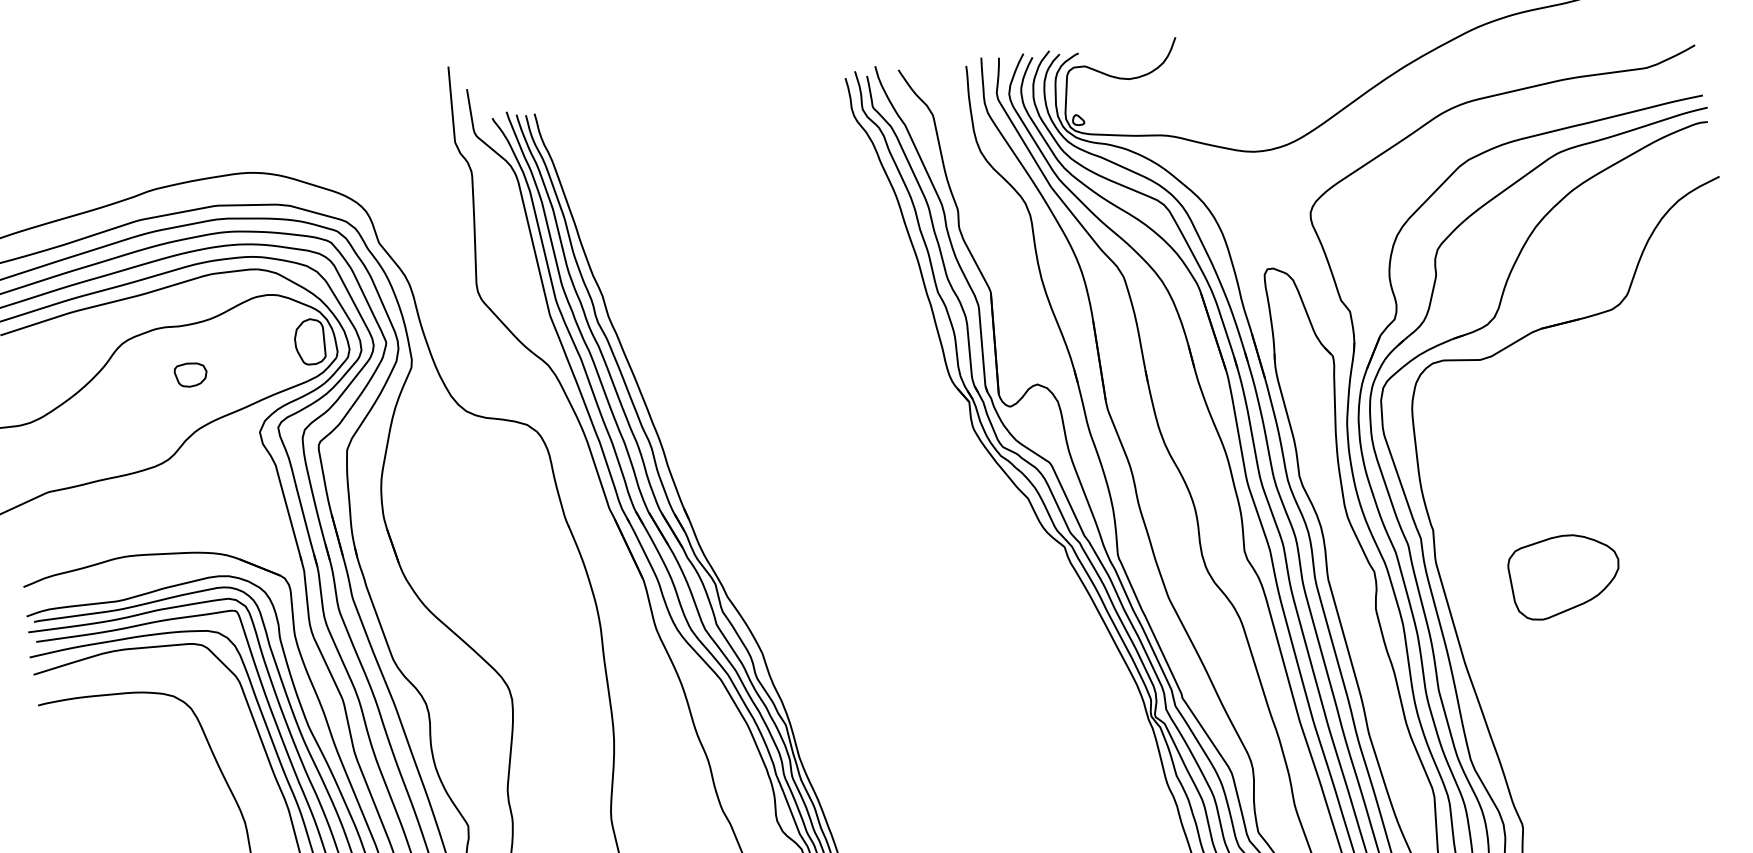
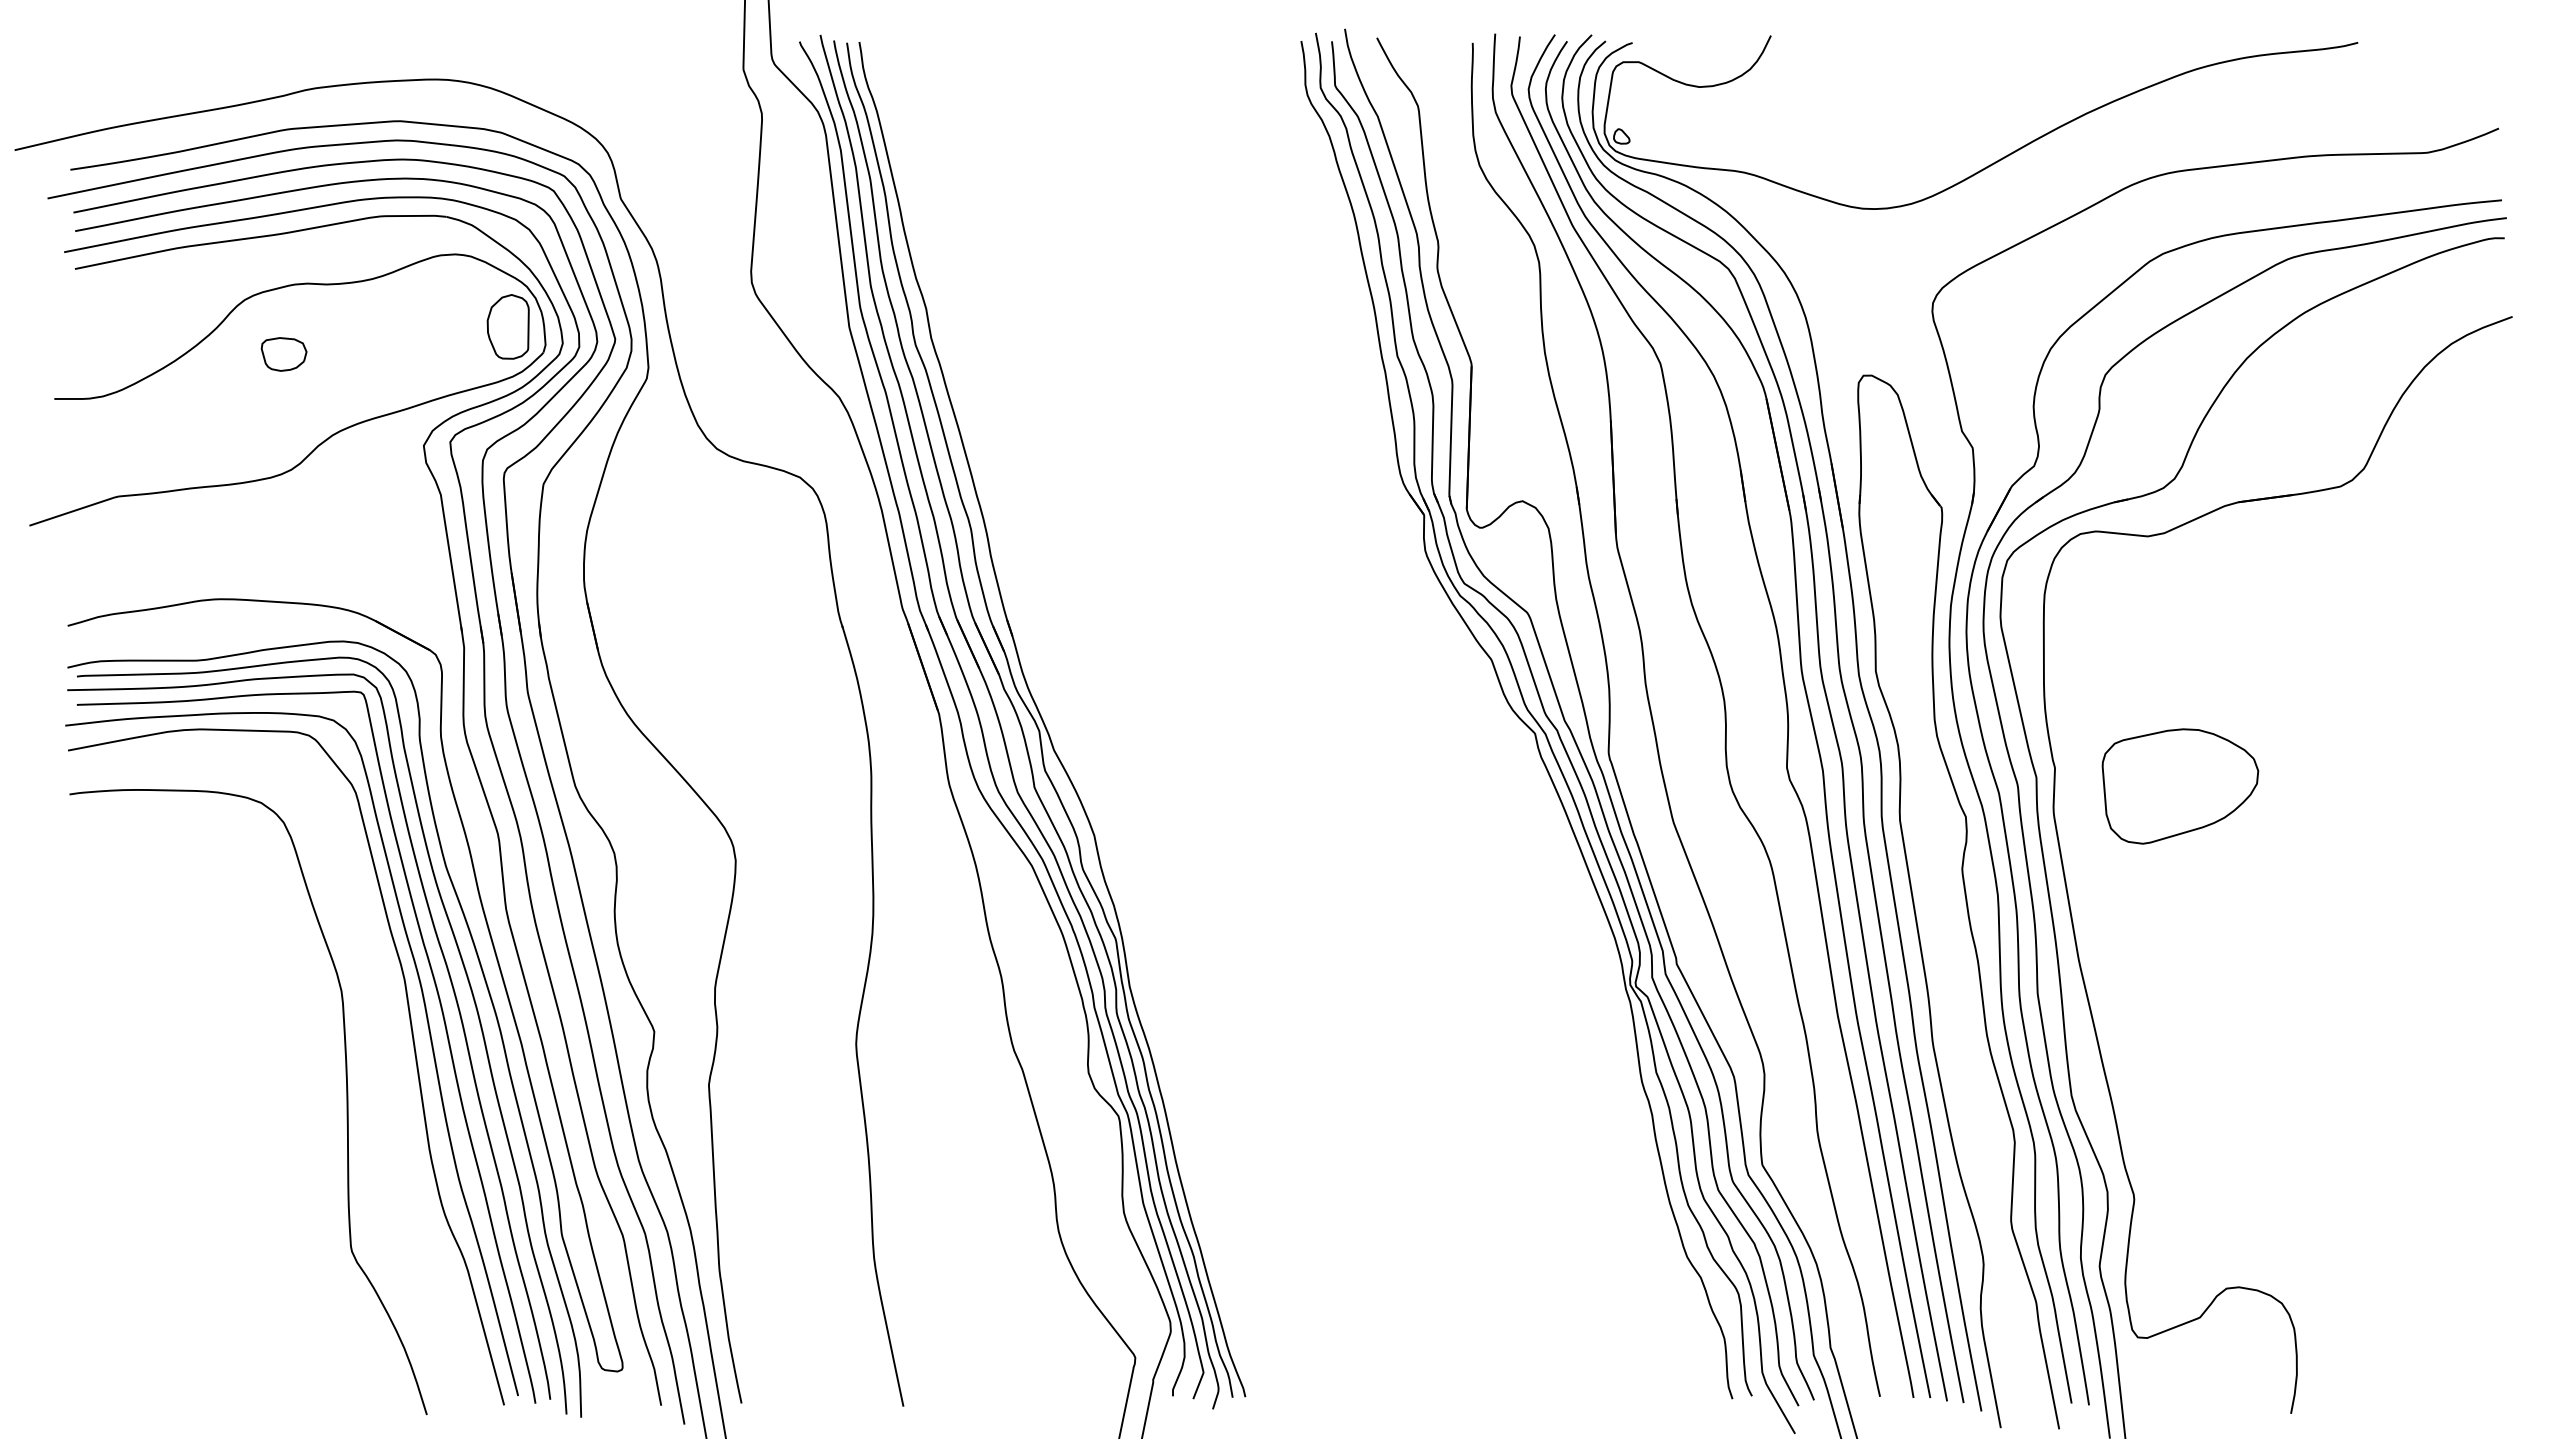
part: (190, 374) -> (283, 354), moved
part: (1564, 576) -> (2180, 786), moved

